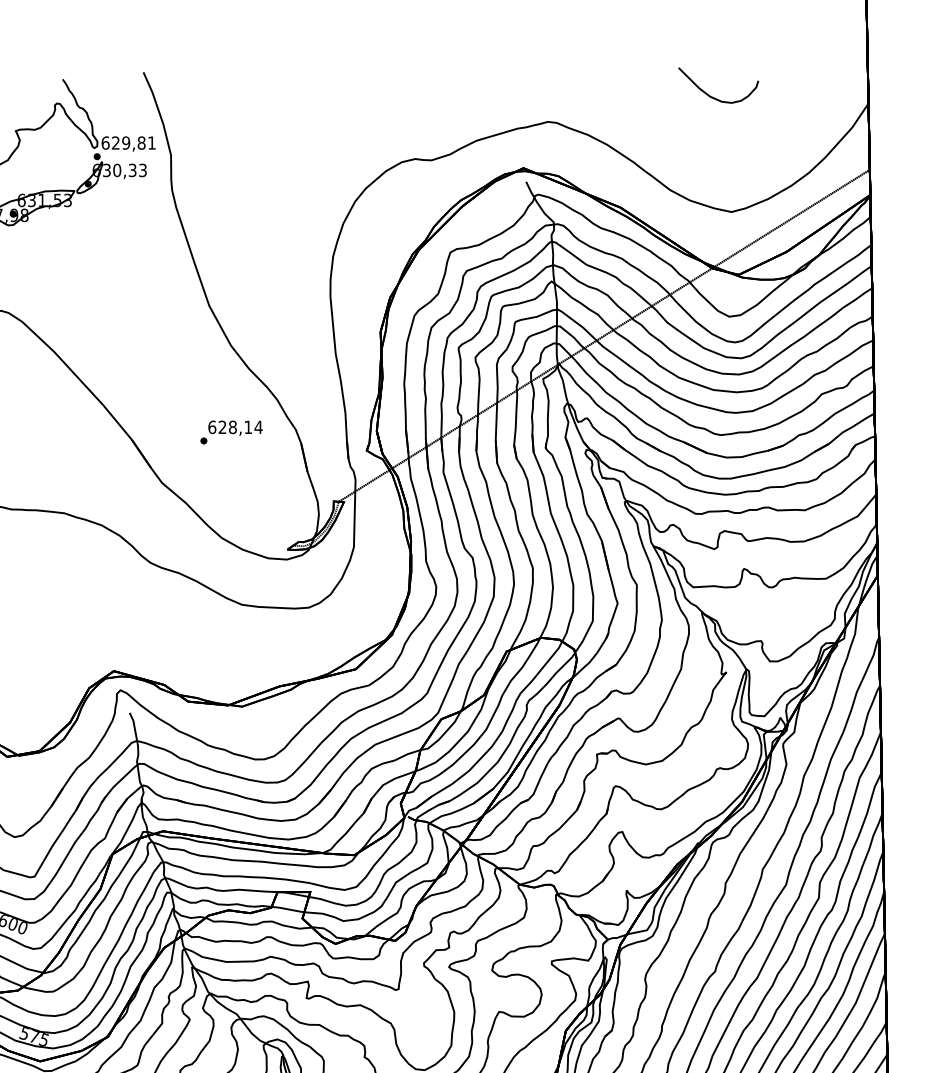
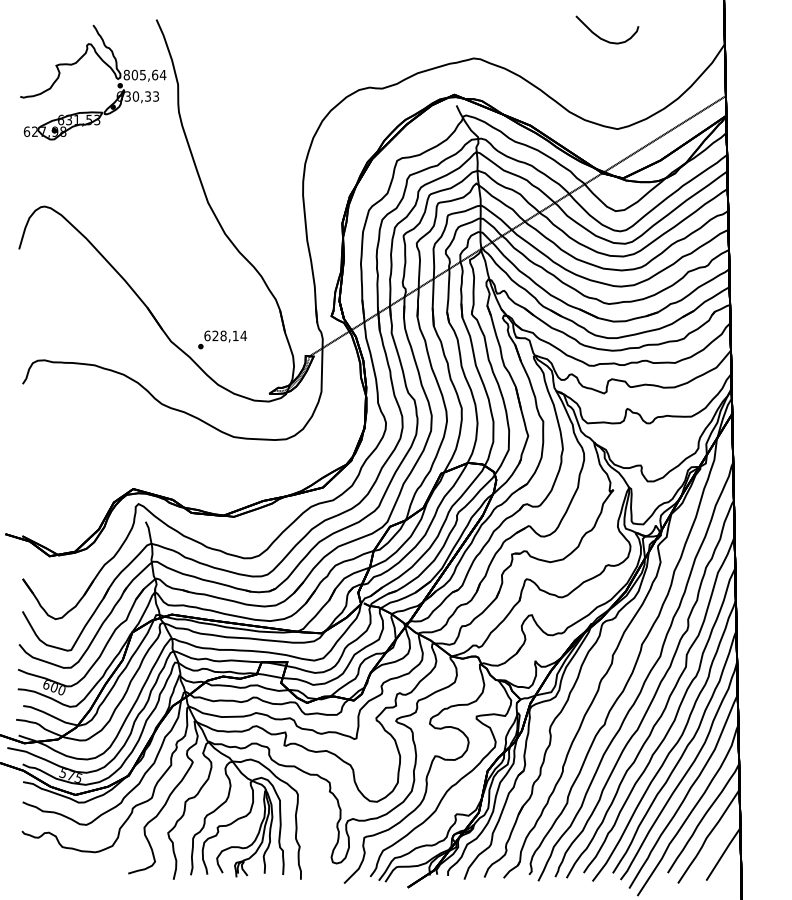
text: (128, 142) -> (144, 74), 629,81 -> 805,64
text: (231, 431) -> (222, 339), moved

